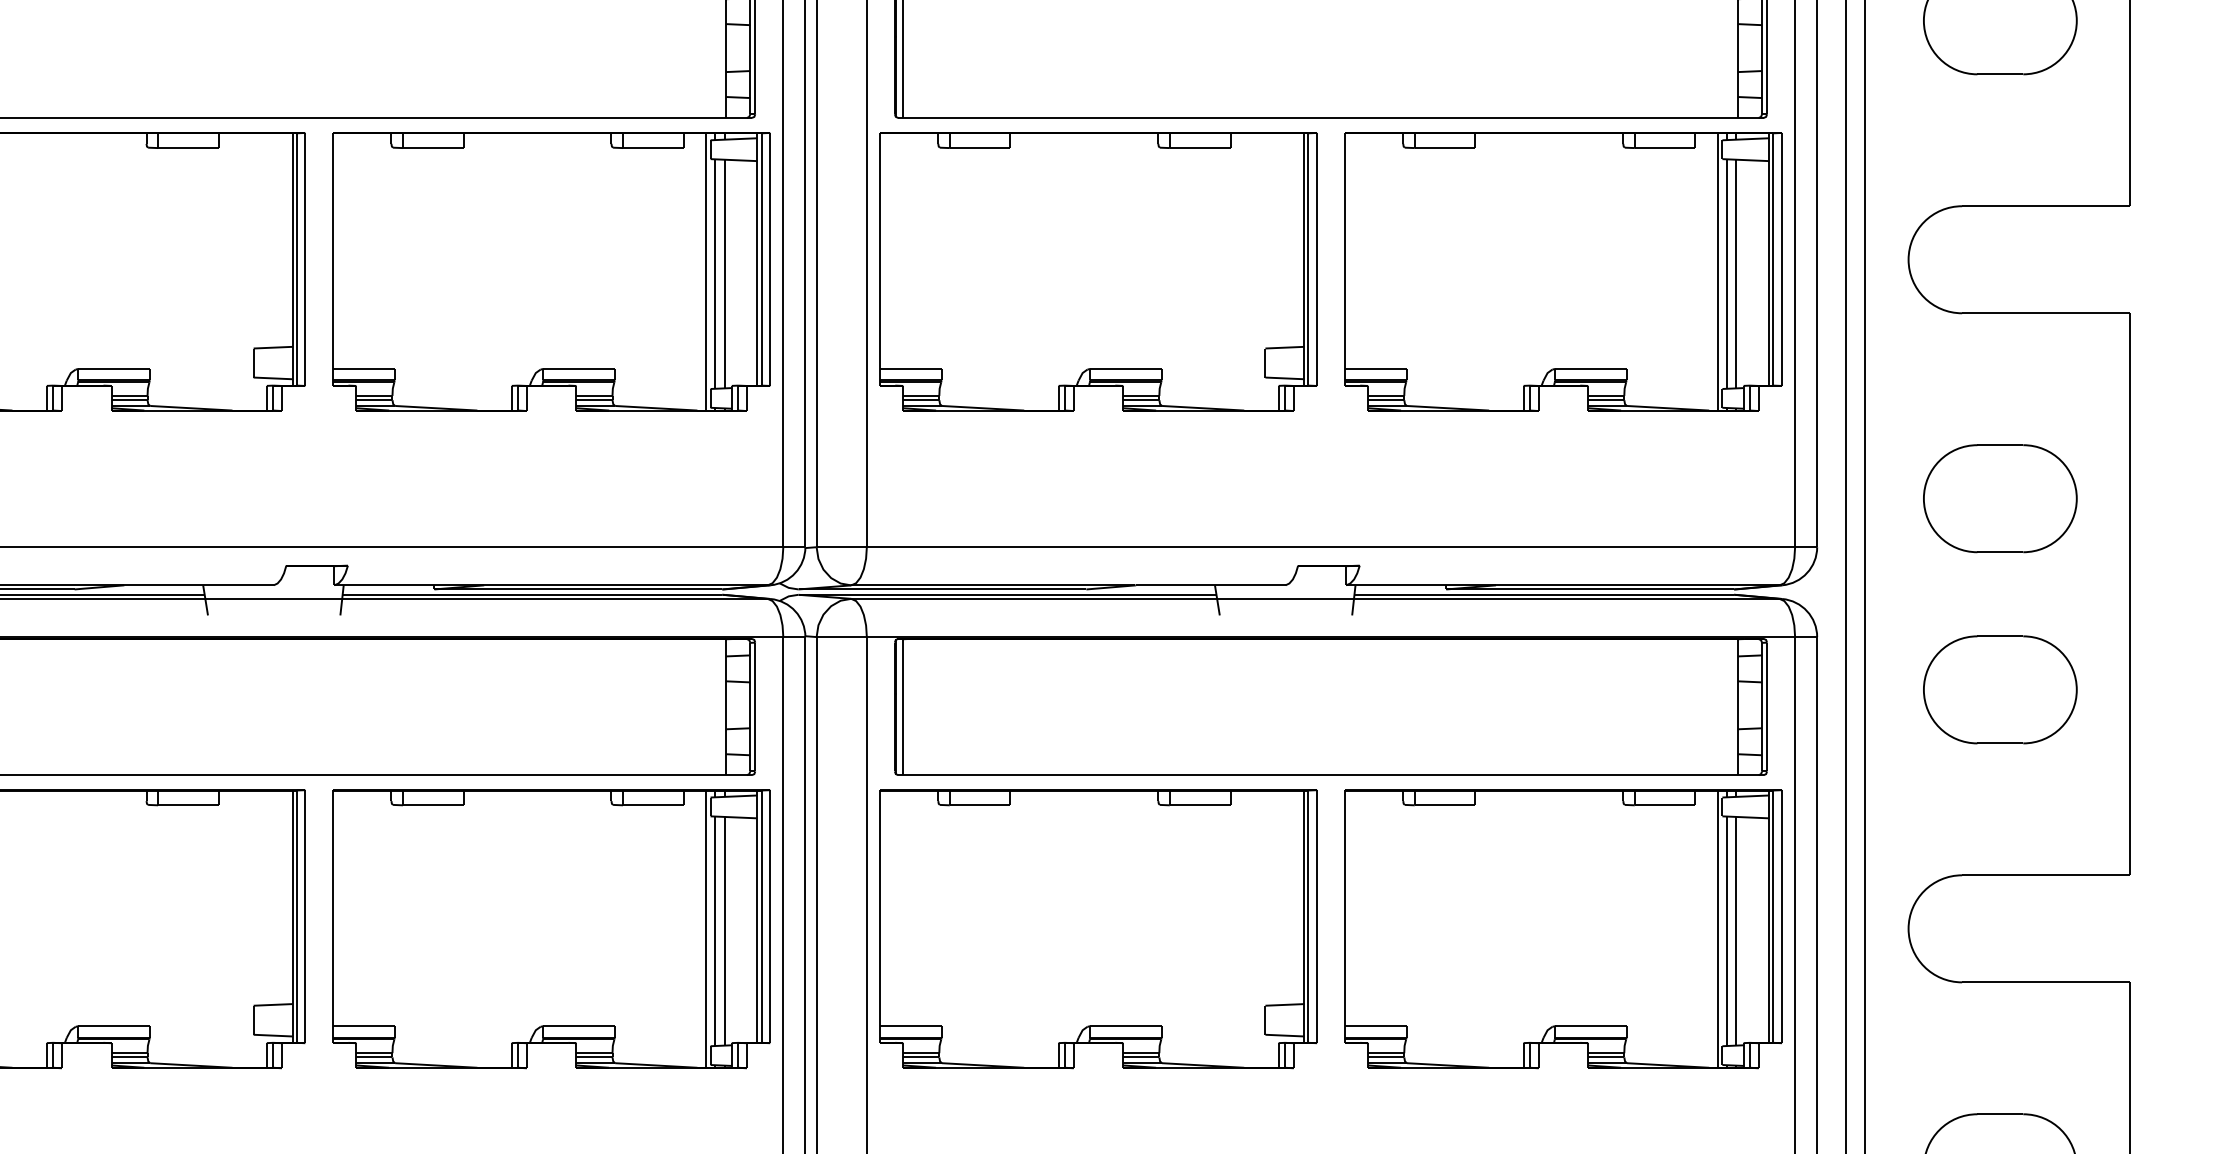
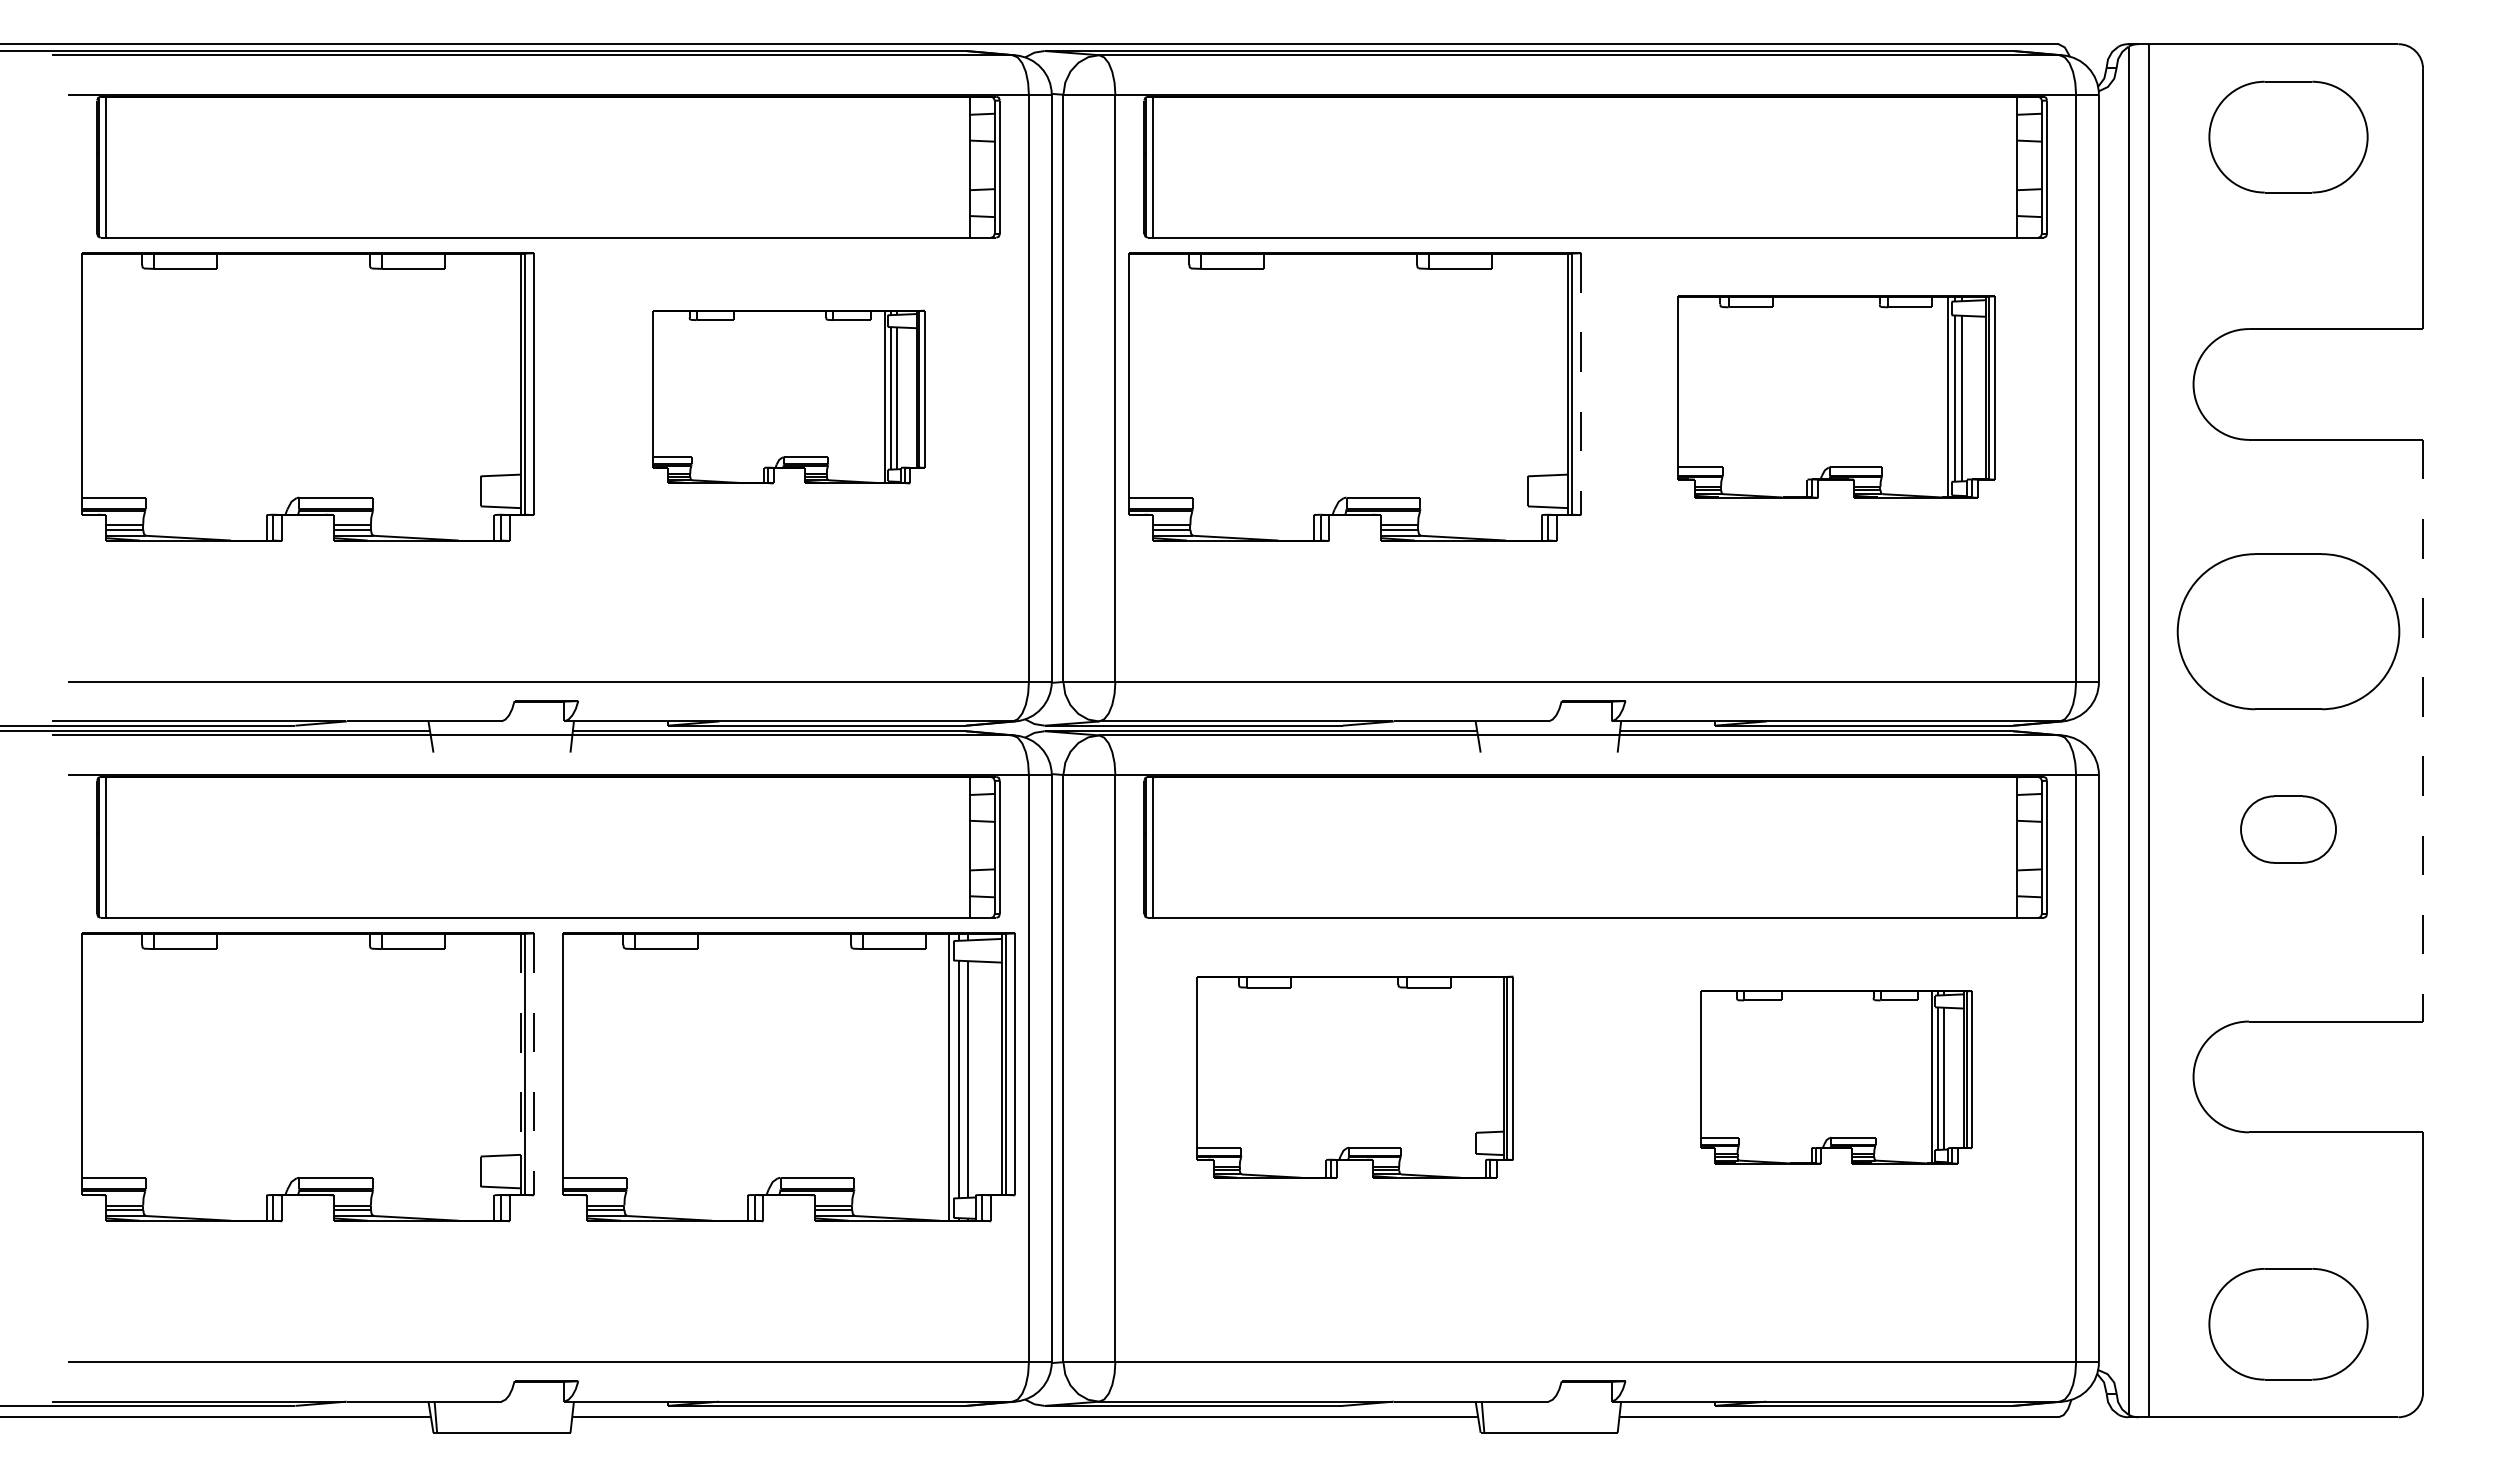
line: (1317, 259) -> (1581, 384), solid -> dashed
part: (551, 271) -> (788, 396), size x0.6
part: (1563, 271) -> (1836, 396), size x0.7
part: (2000, 498) -> (2288, 631), size x1.4
line: (2130, 594) -> (2423, 730), solid -> dashed
part: (2000, 689) -> (2288, 829), size x0.6
line: (292, 897) -> (520, 1044), solid -> dashed
line: (305, 916) -> (534, 1064), solid -> dashed
part: (1097, 929) -> (1354, 1077), size x0.7
part: (1563, 929) -> (1836, 1077), size x0.6

